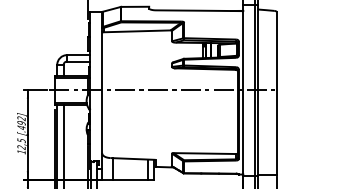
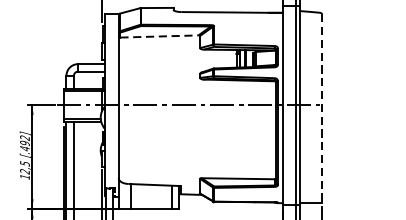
line: (137, 31) -> (159, 36), solid -> dashed
line: (276, 93) -> (321, 108), solid -> dashed

